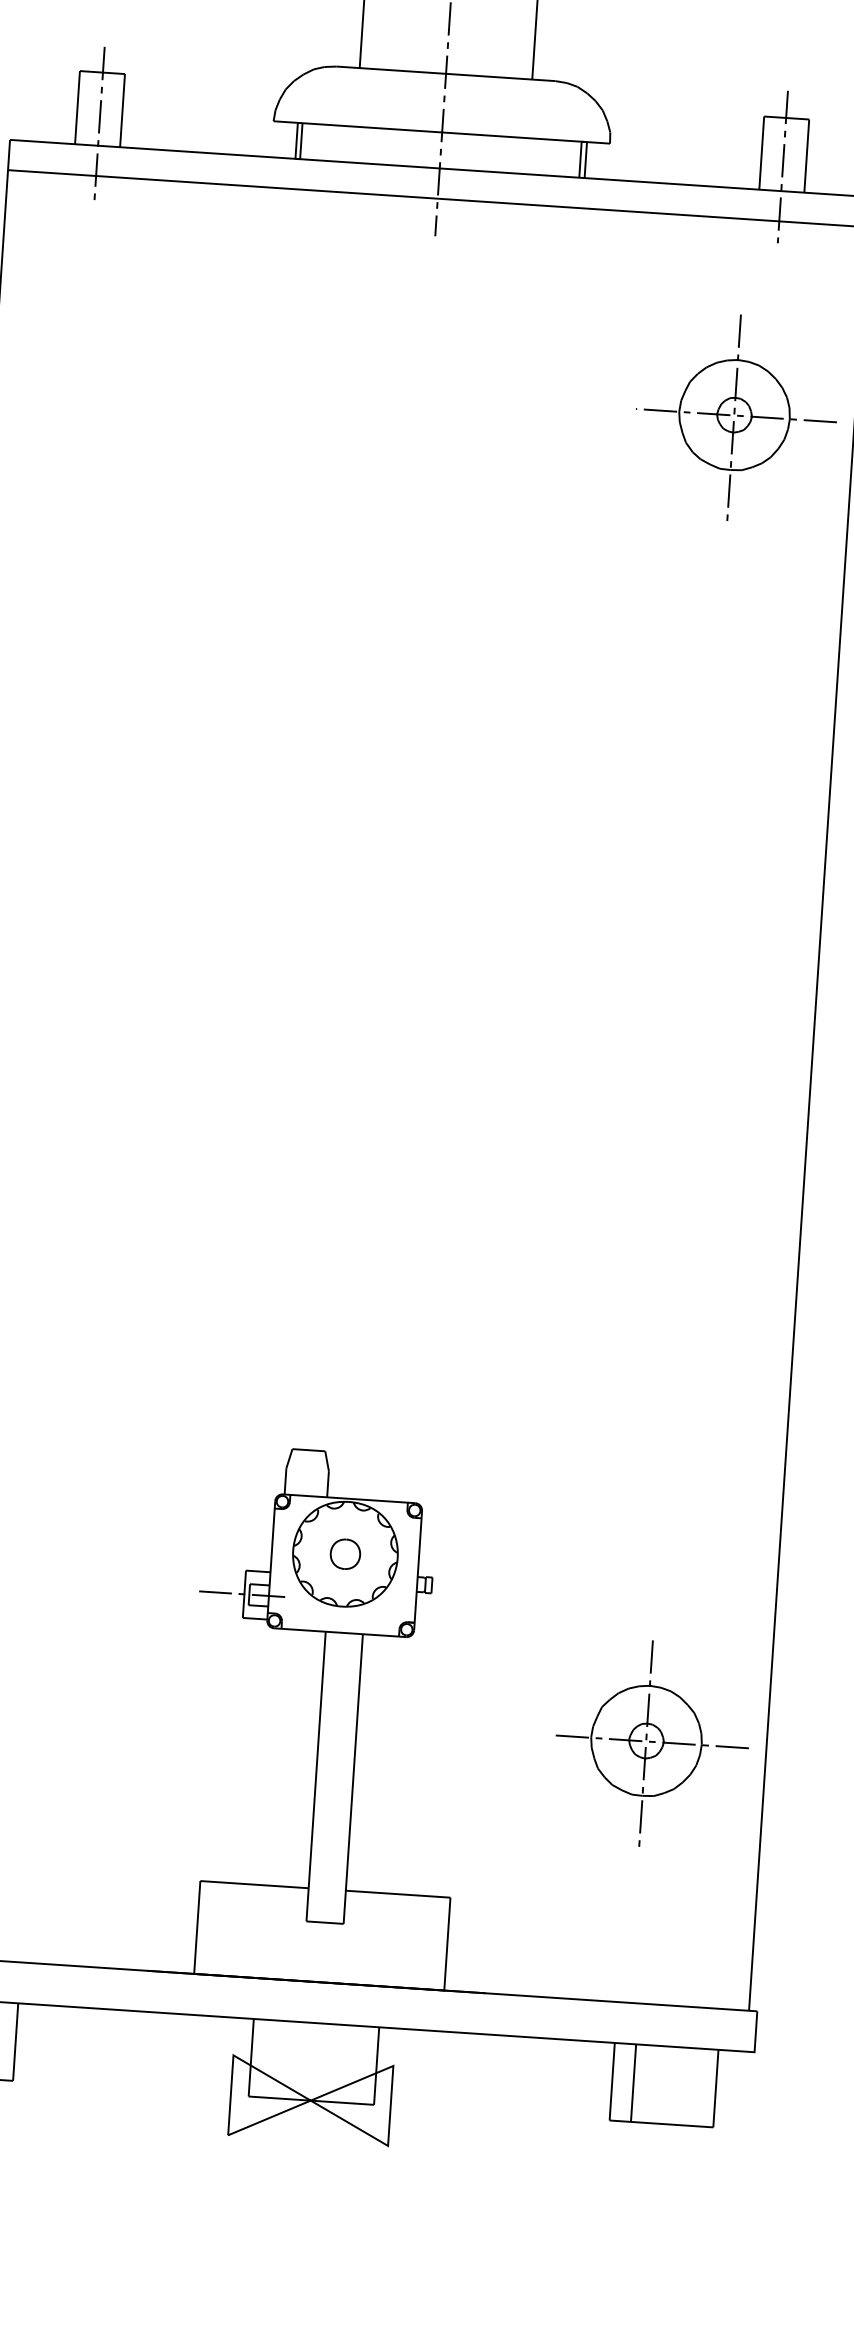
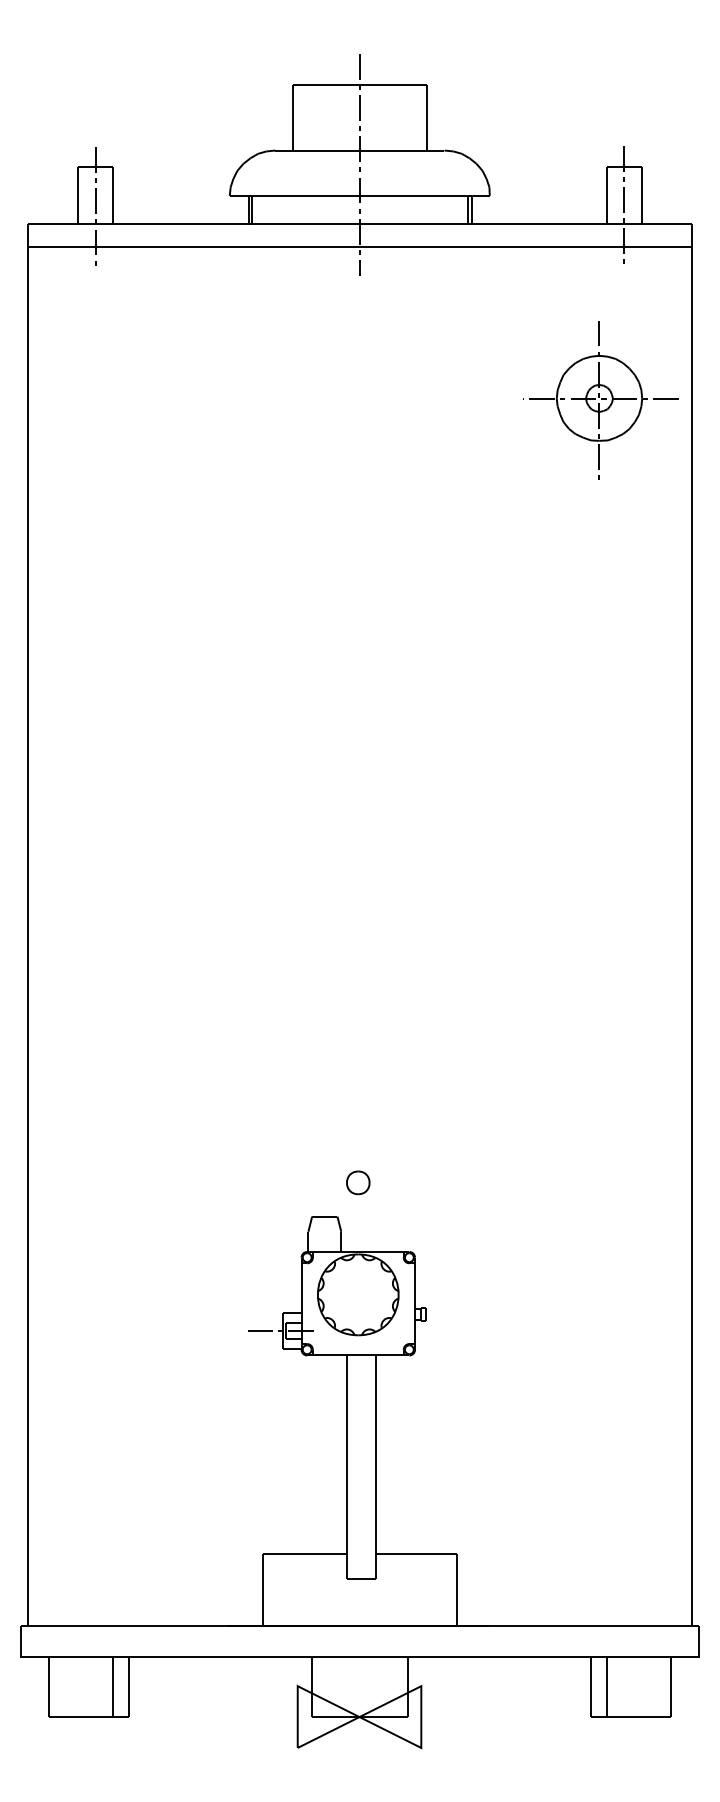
part: (345, 1553) -> (358, 1182), moved
part: (651, 1743) -> (603, 1424), removed

